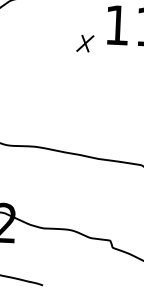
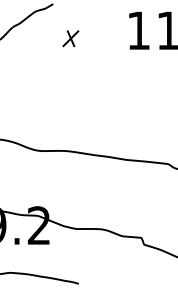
part: (84, 43) -> (70, 38), moved

